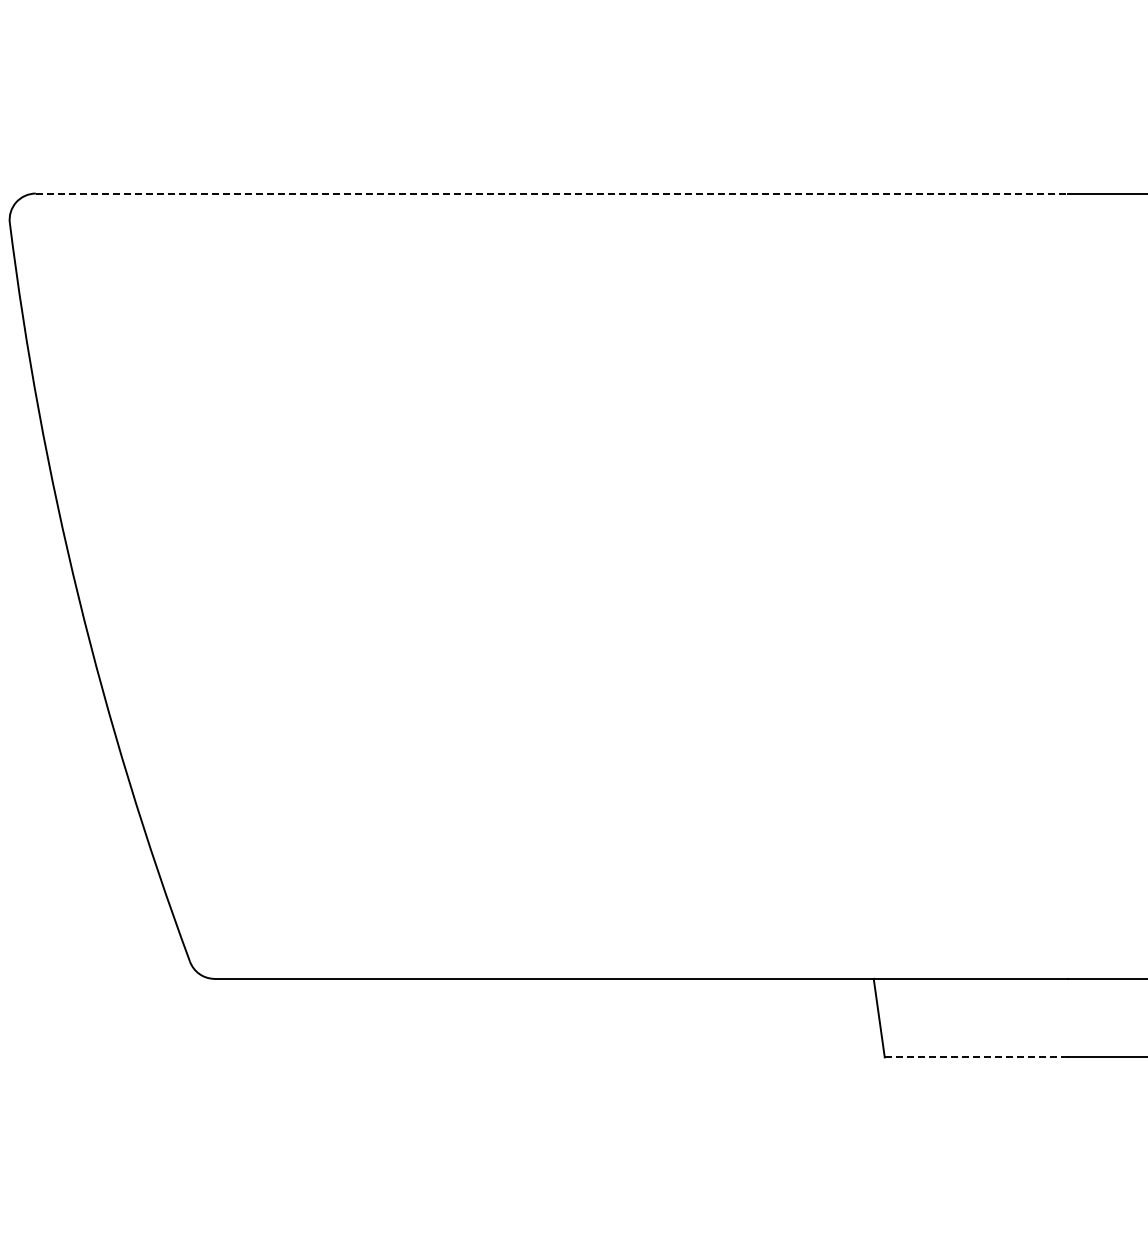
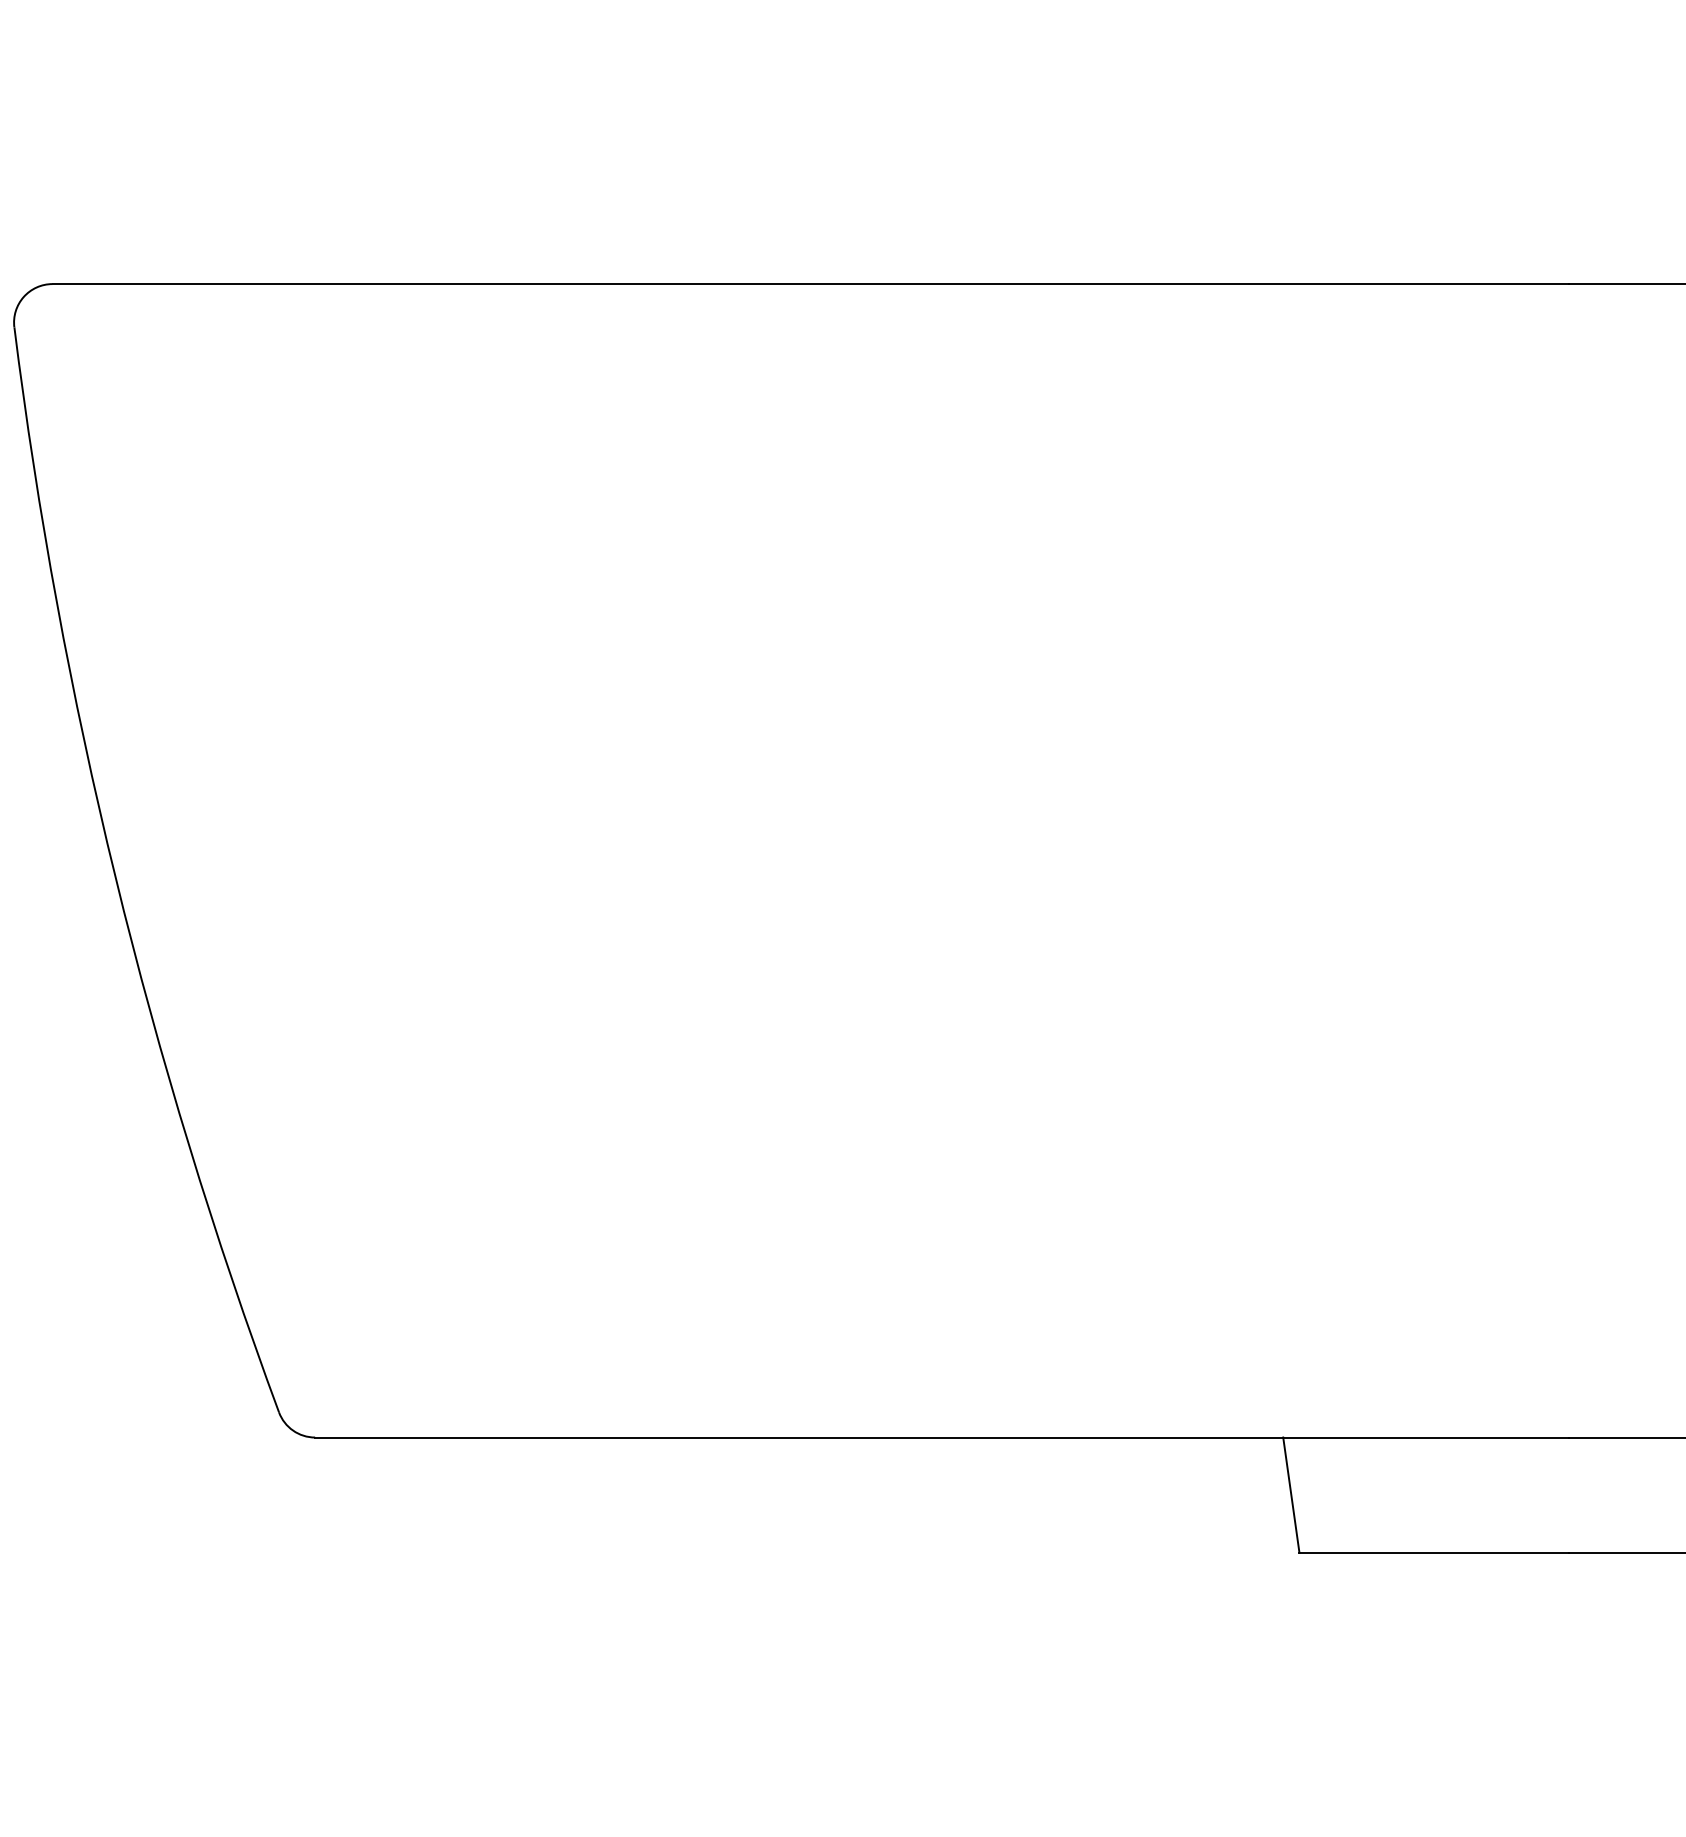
line: (552, 193) -> (811, 283), dashed -> solid
line: (976, 1057) -> (1434, 1553), dashed -> solid

